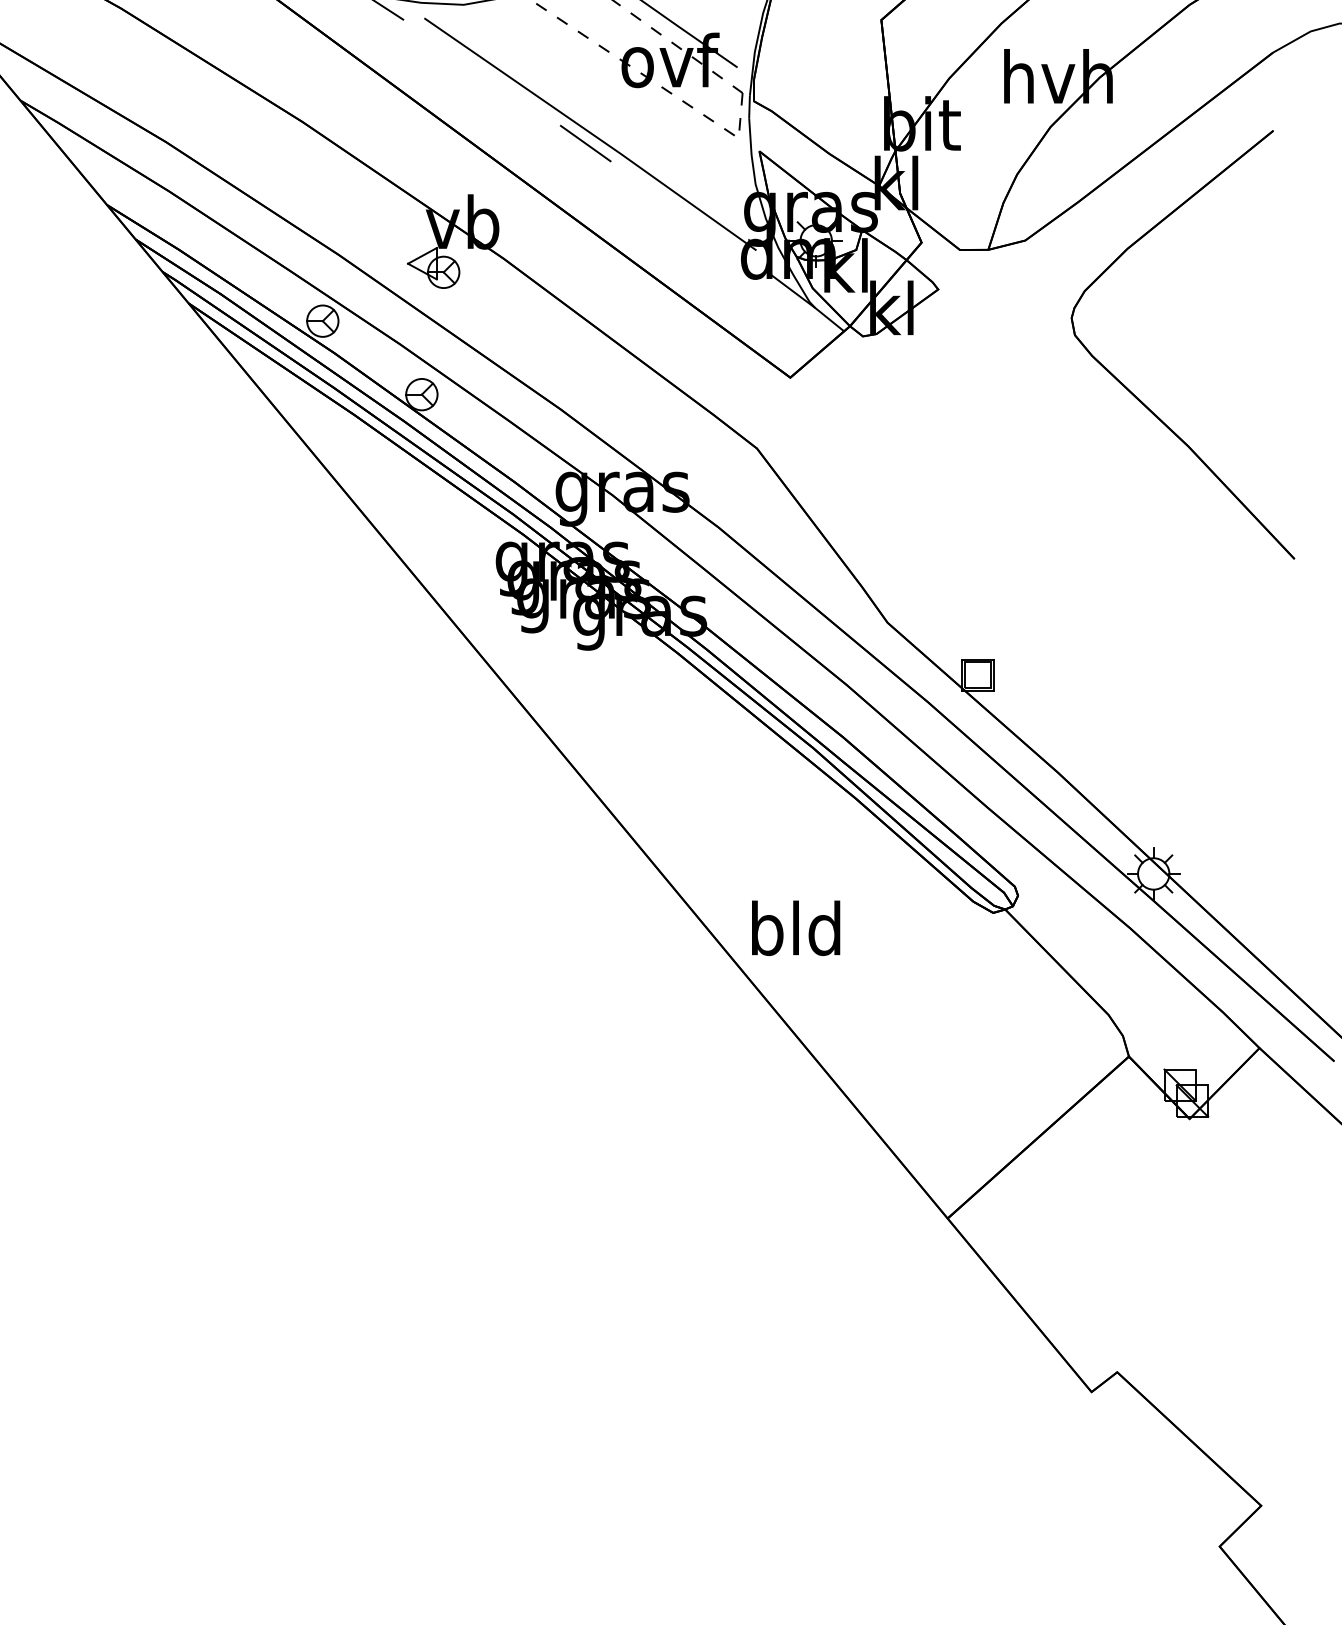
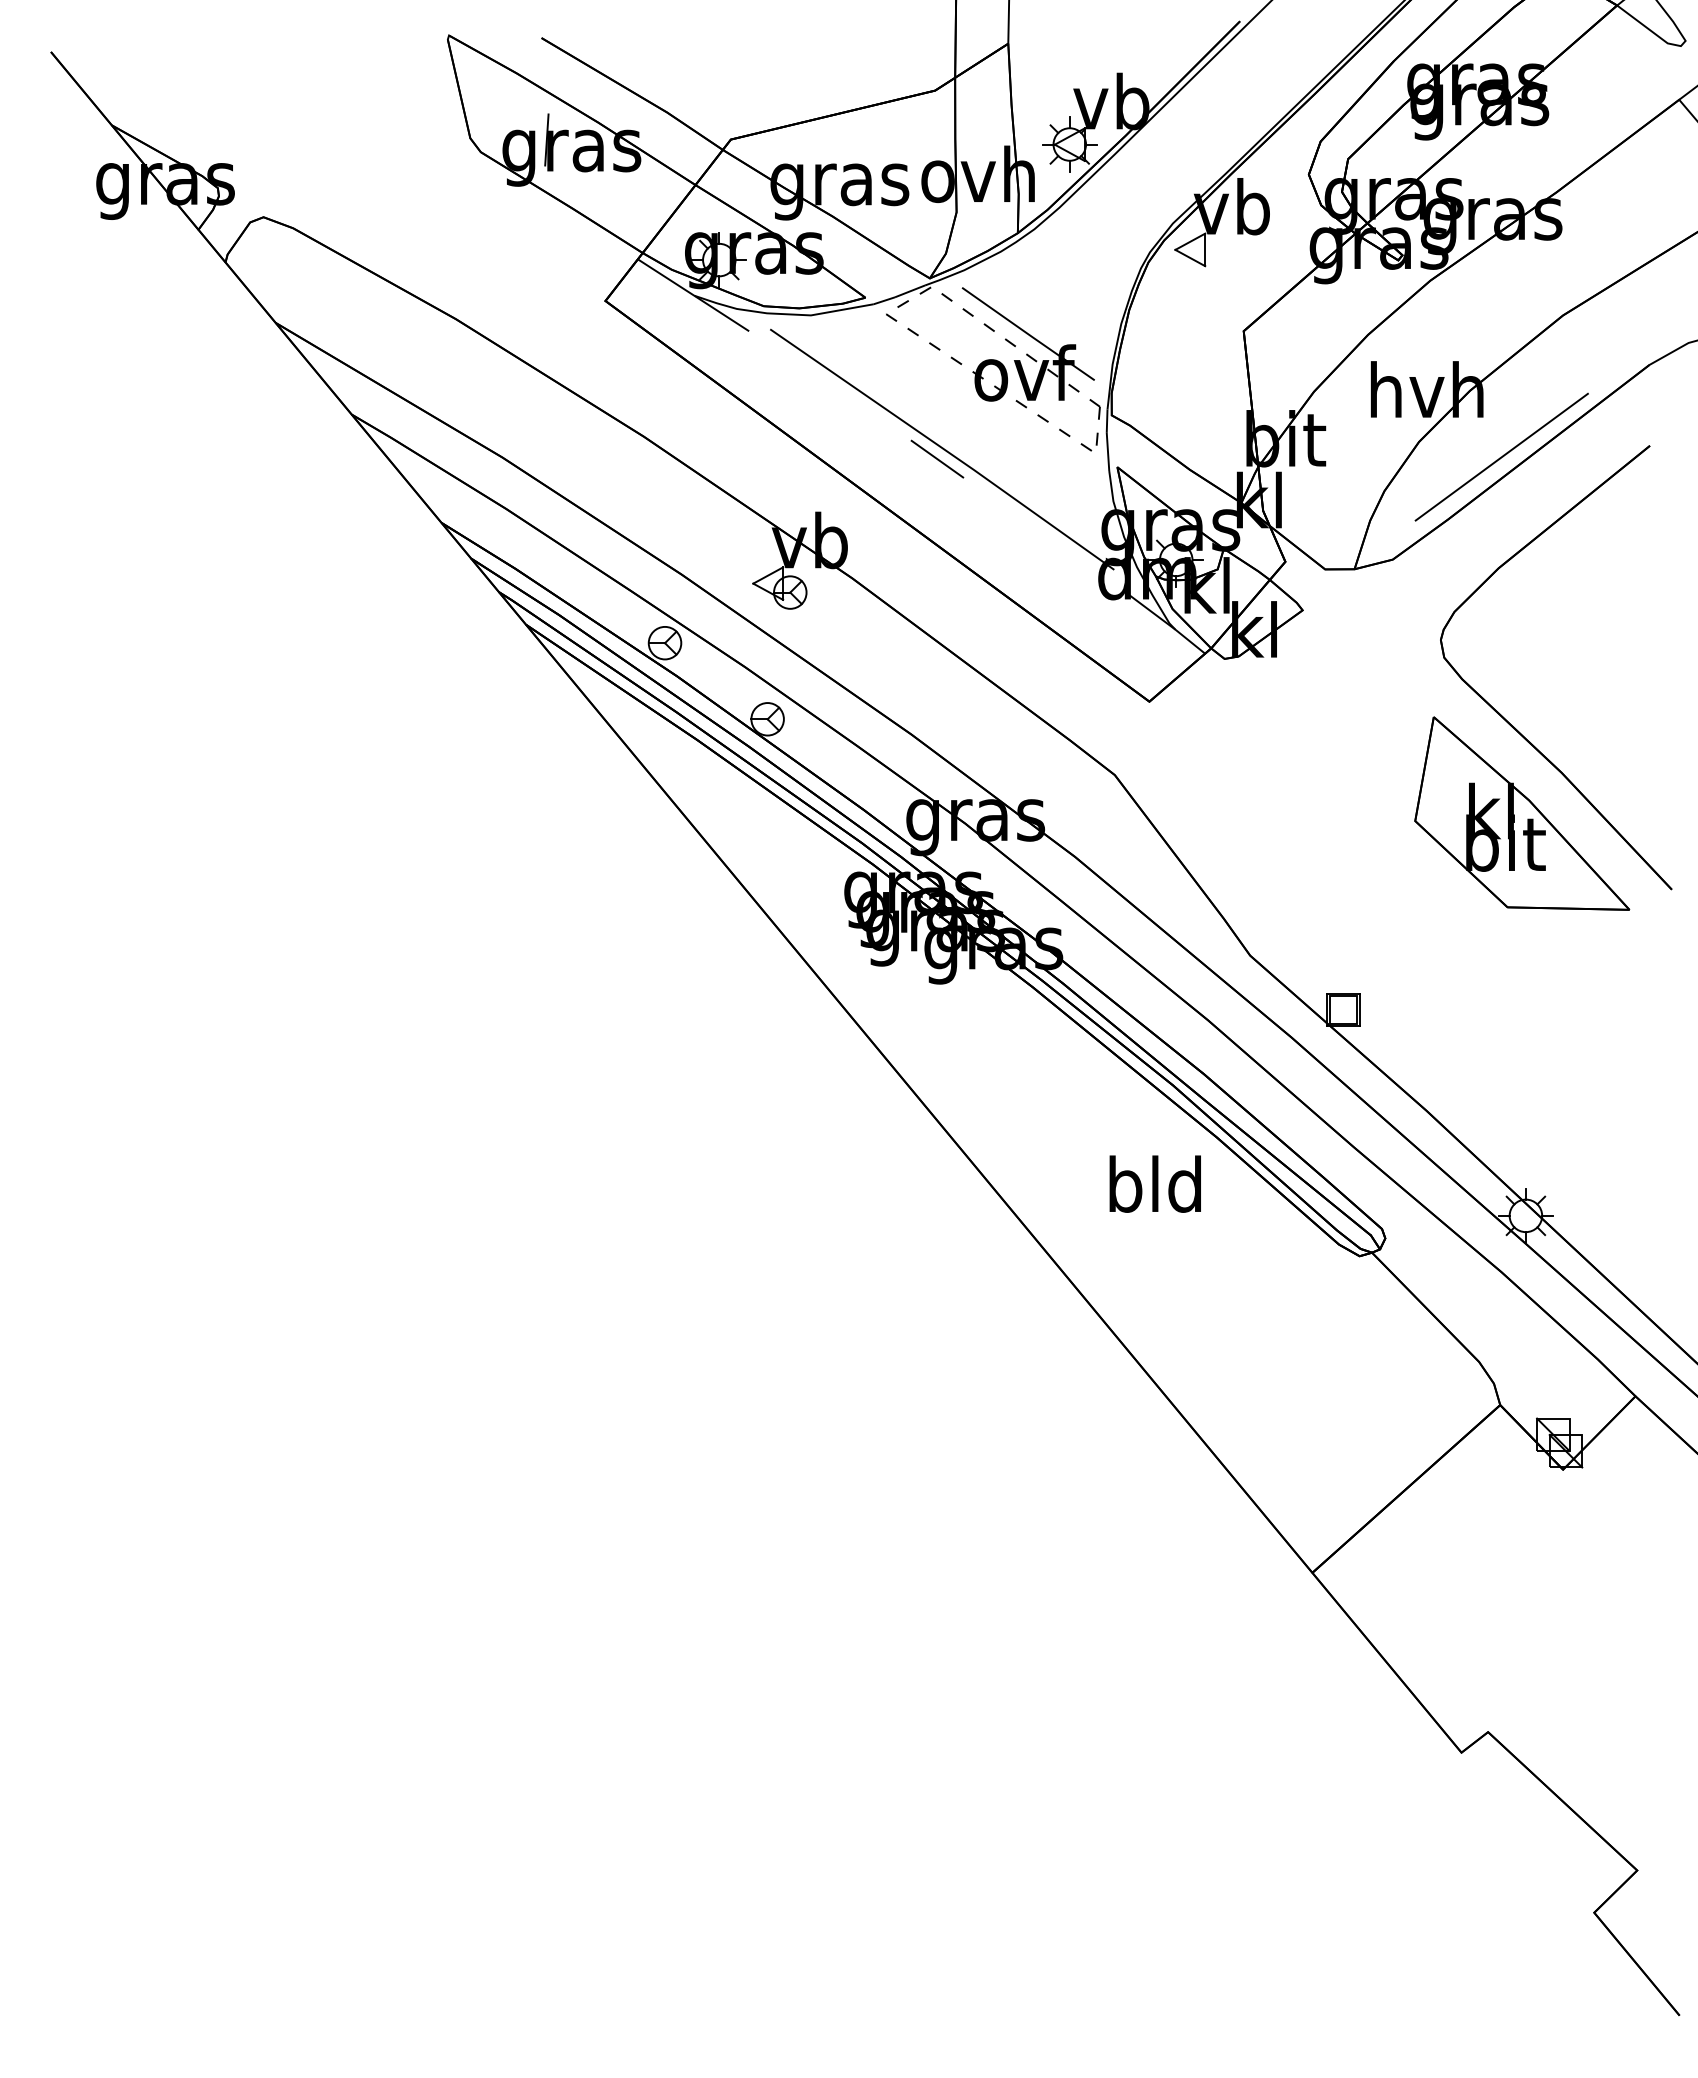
line: (1130, 141) -> (1501, 456), added
part: (1150, 485) -> (1522, 813), added
text: (795, 927) -> (1154, 1183), moved

